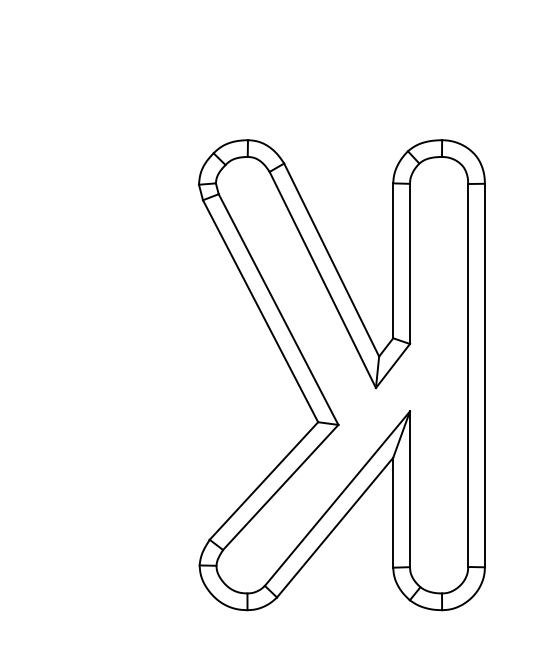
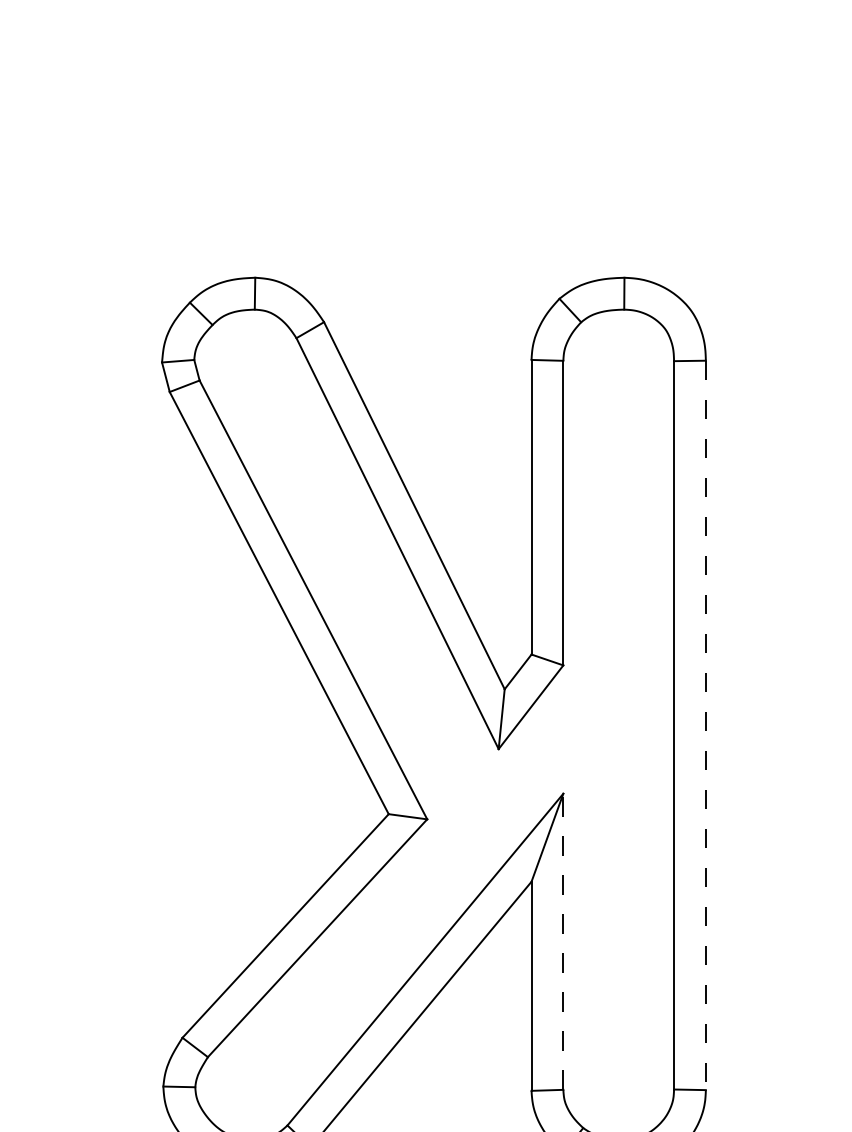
line: (484, 375) -> (705, 725), solid -> dashed
line: (409, 489) -> (562, 942), solid -> dashed

